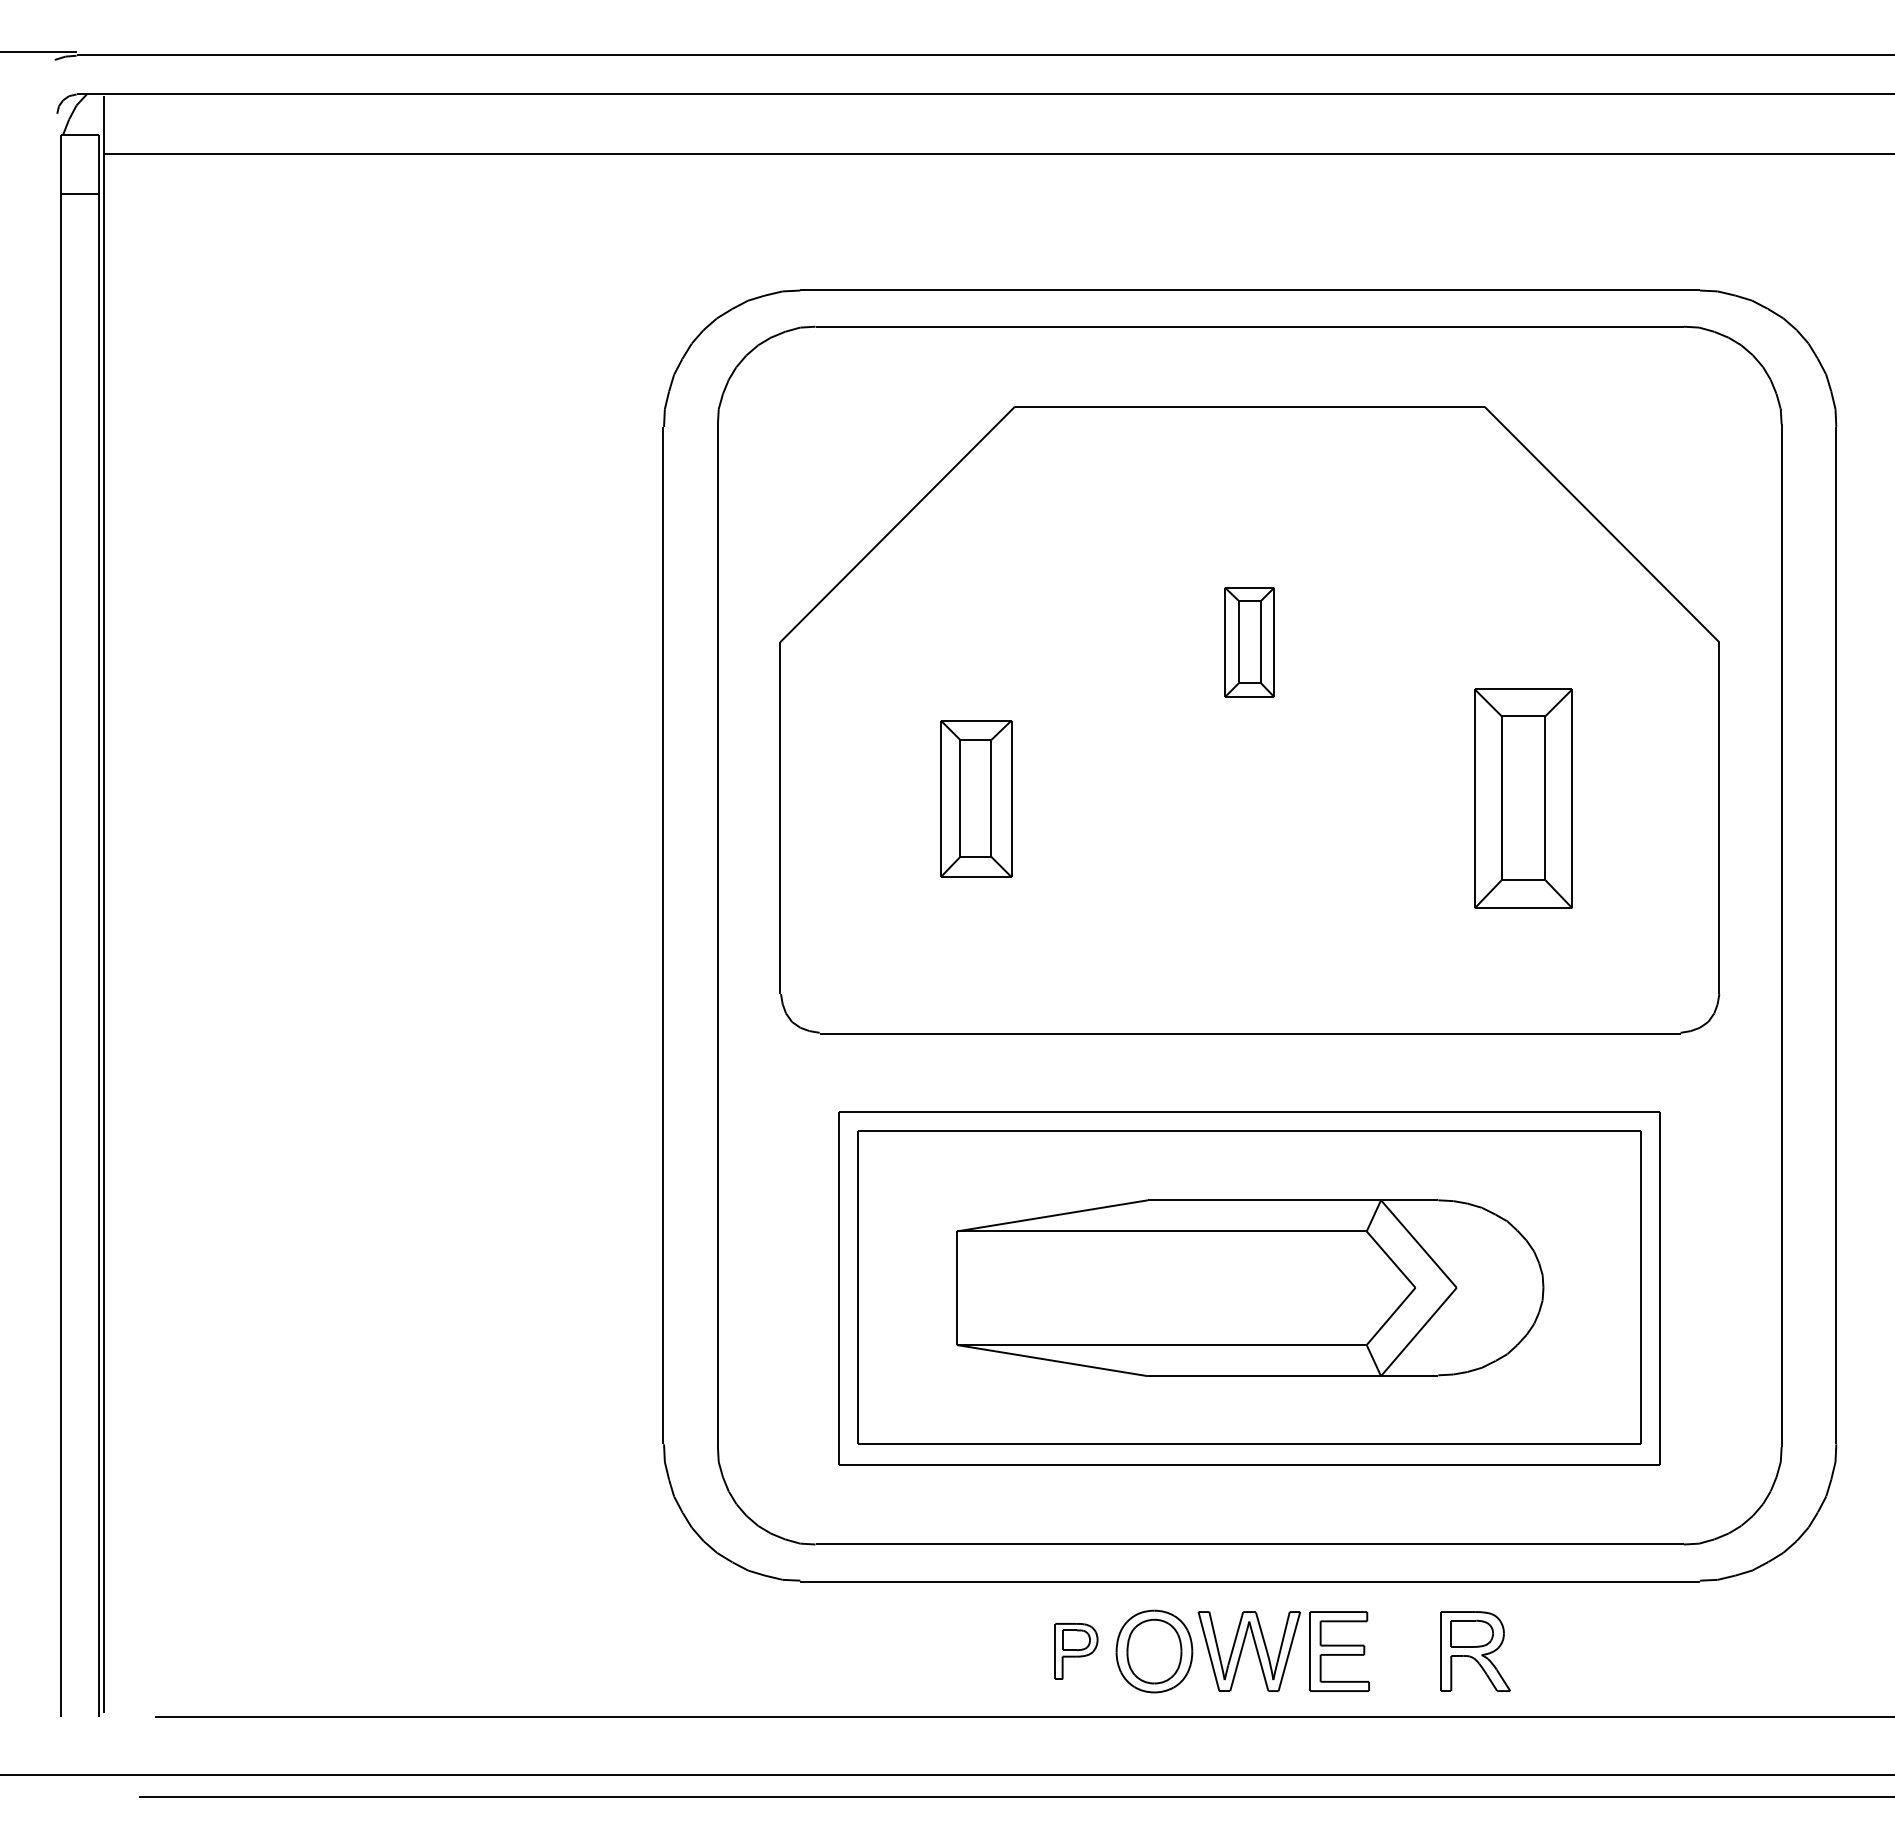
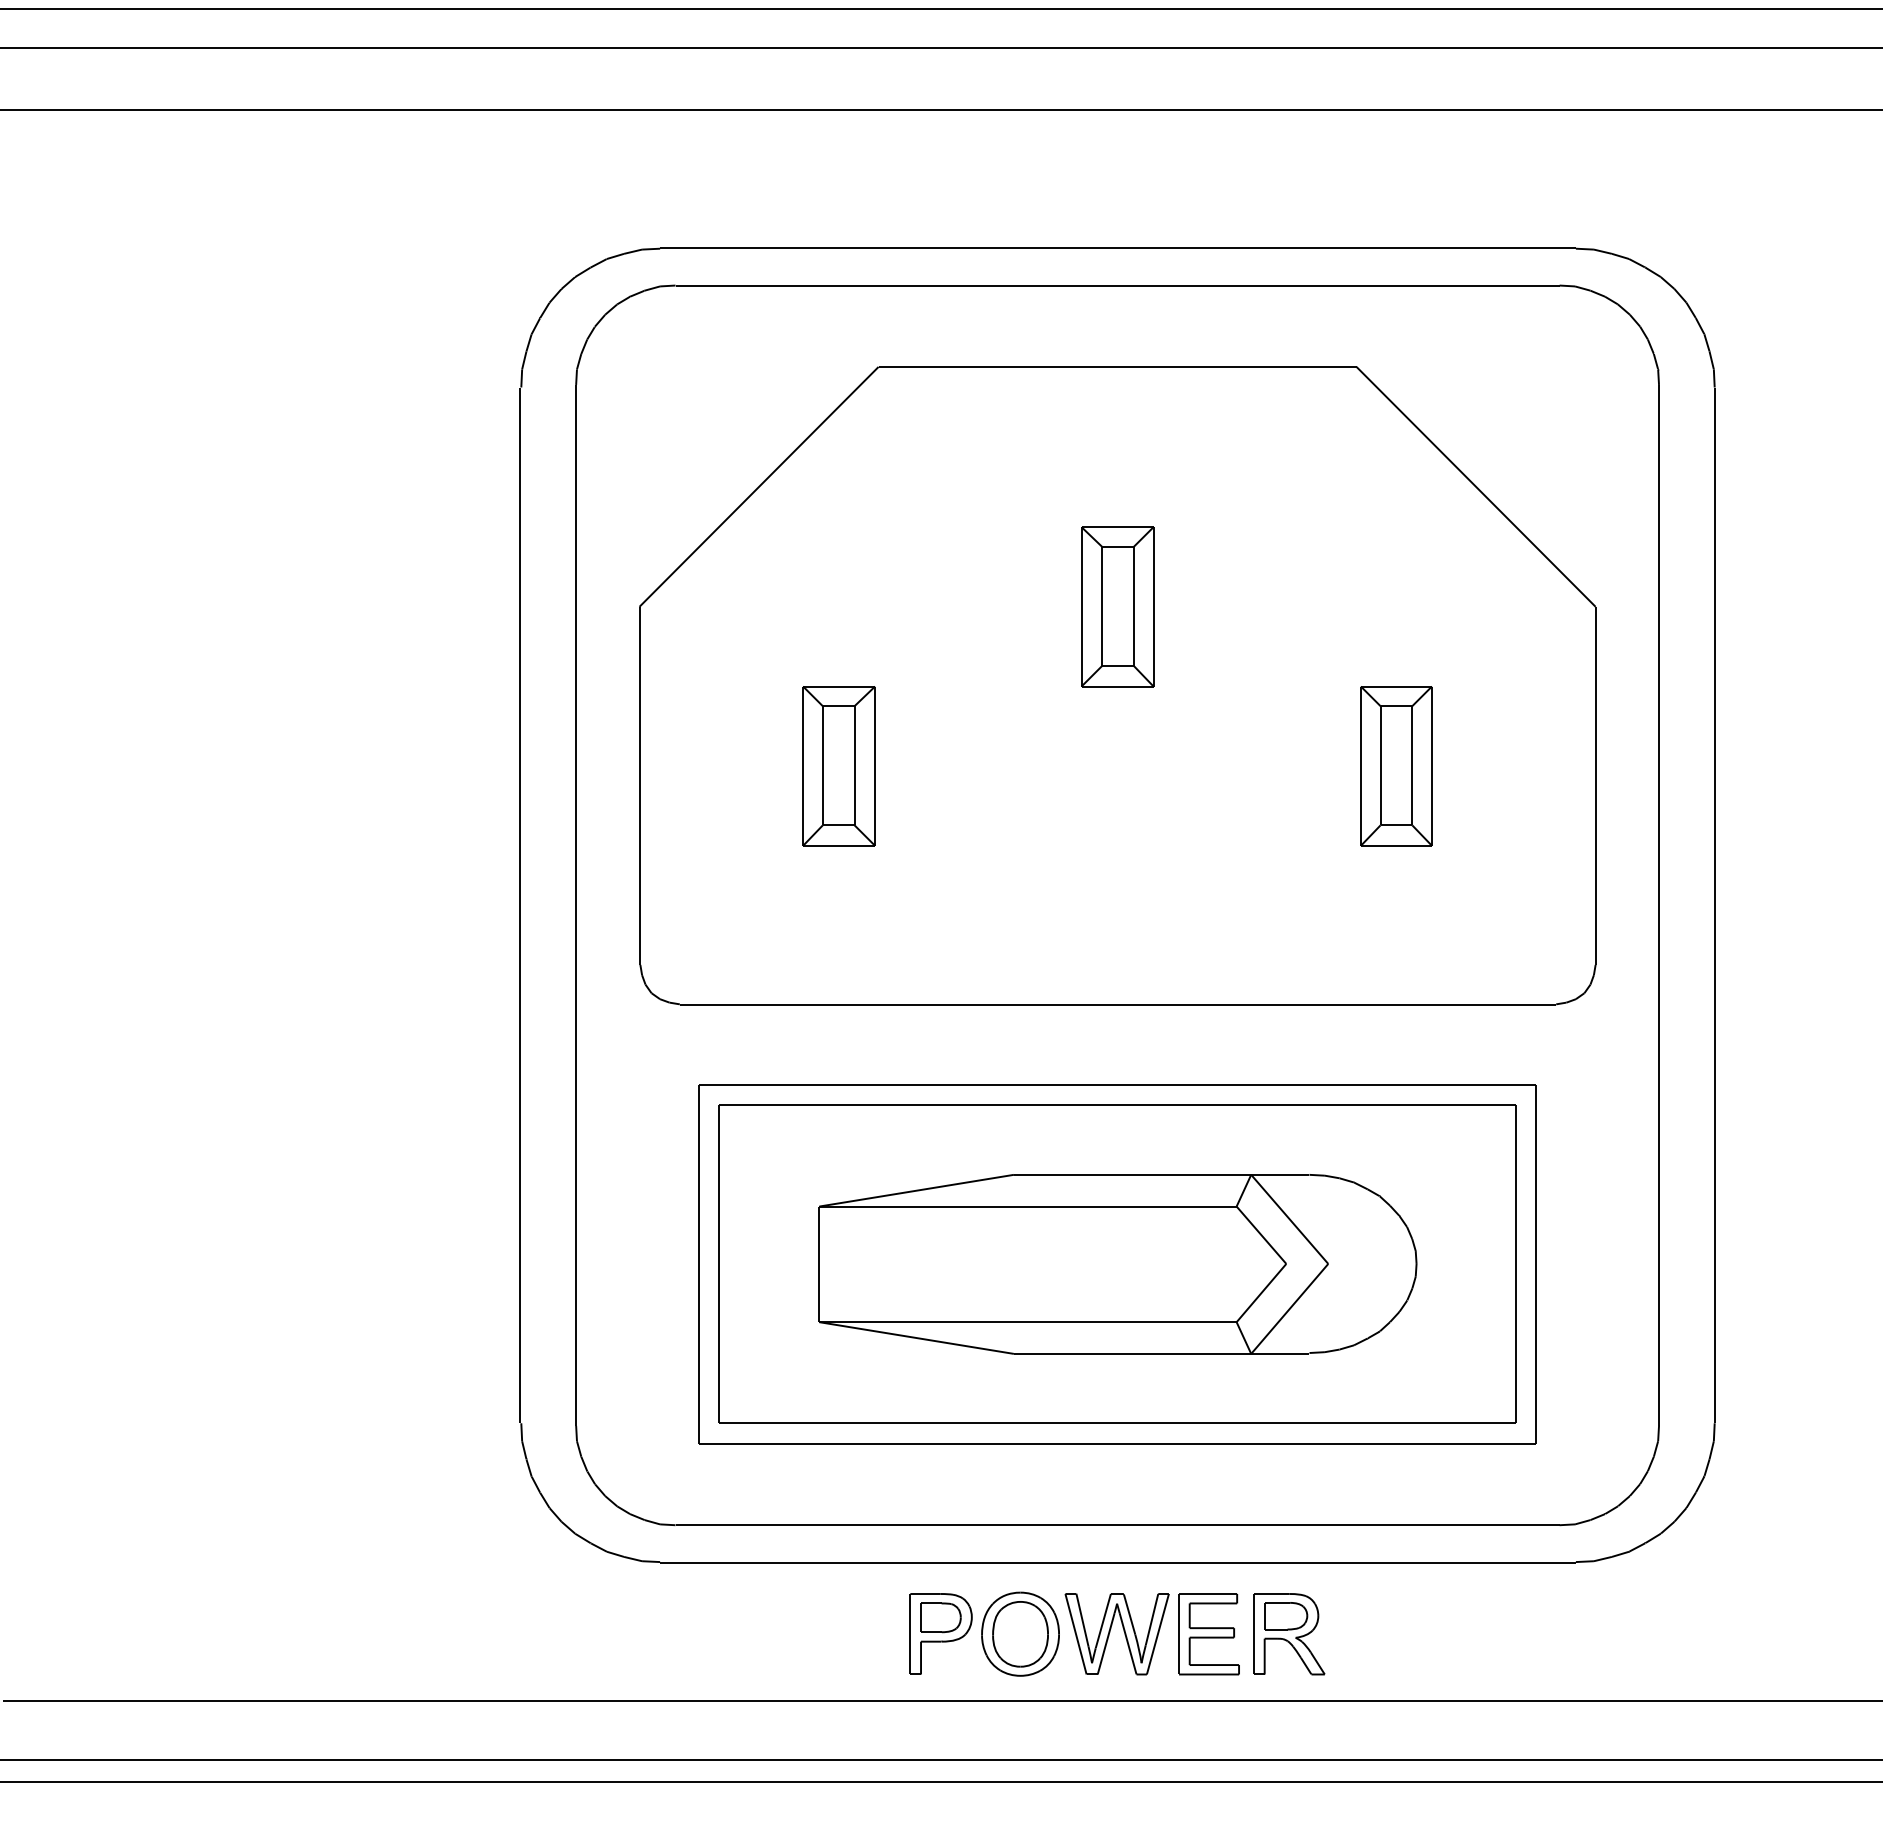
part: (1249, 642) -> (1117, 606), size x1.43
part: (1523, 798) -> (1396, 765), size x0.71
part: (1076, 1651) -> (941, 1634), size x1.43
part: (1475, 1651) -> (1289, 1634), moved

